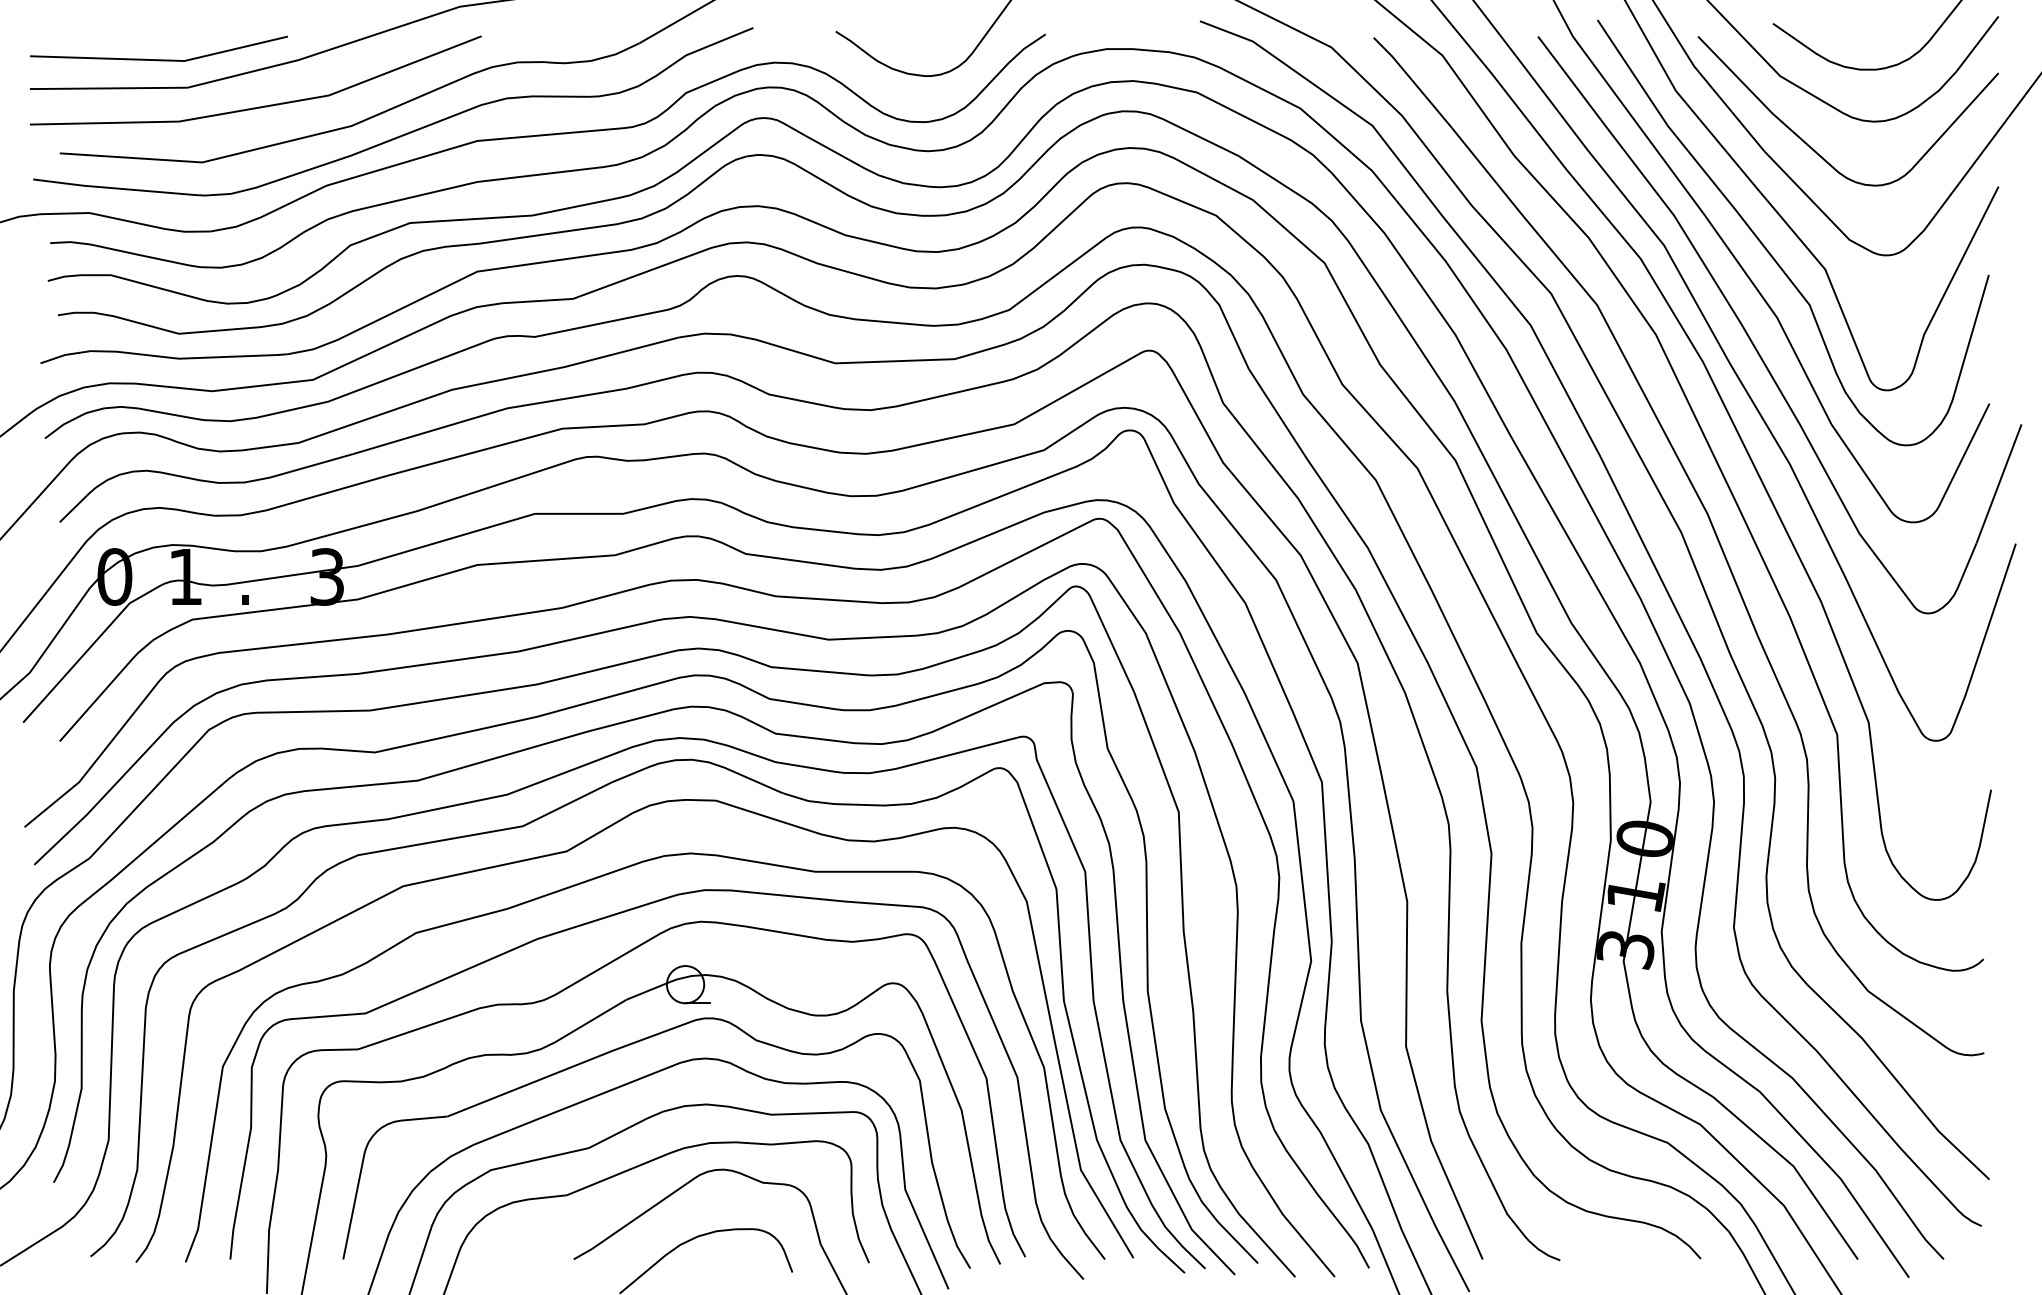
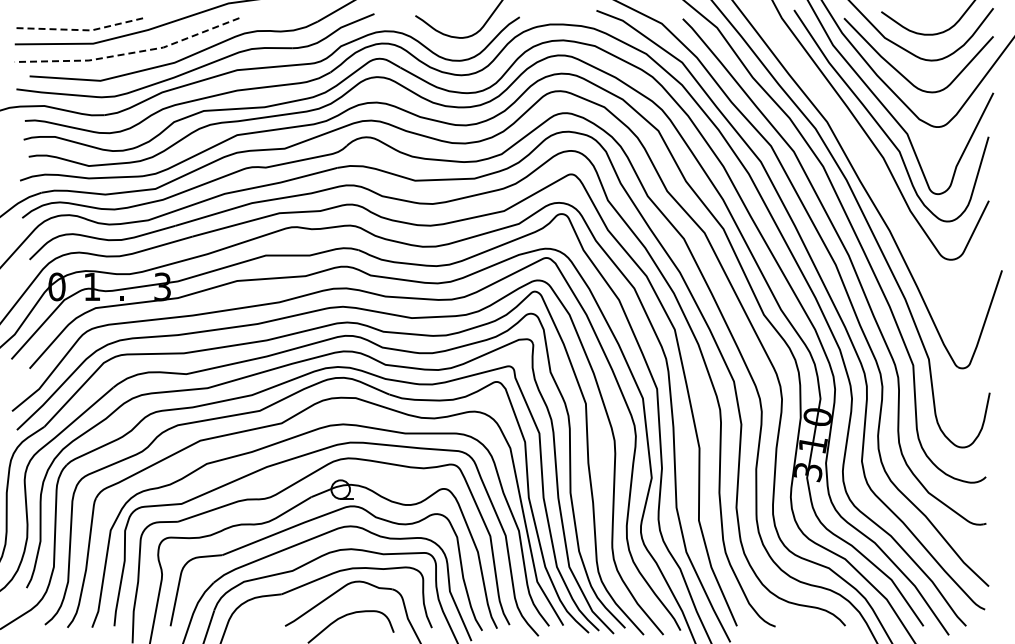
line: (160, 61) -> (79, 30), solid -> dashed
line: (260, 107) -> (129, 53), solid -> dashed
part: (1755, 342) -> (872, 170), removed

